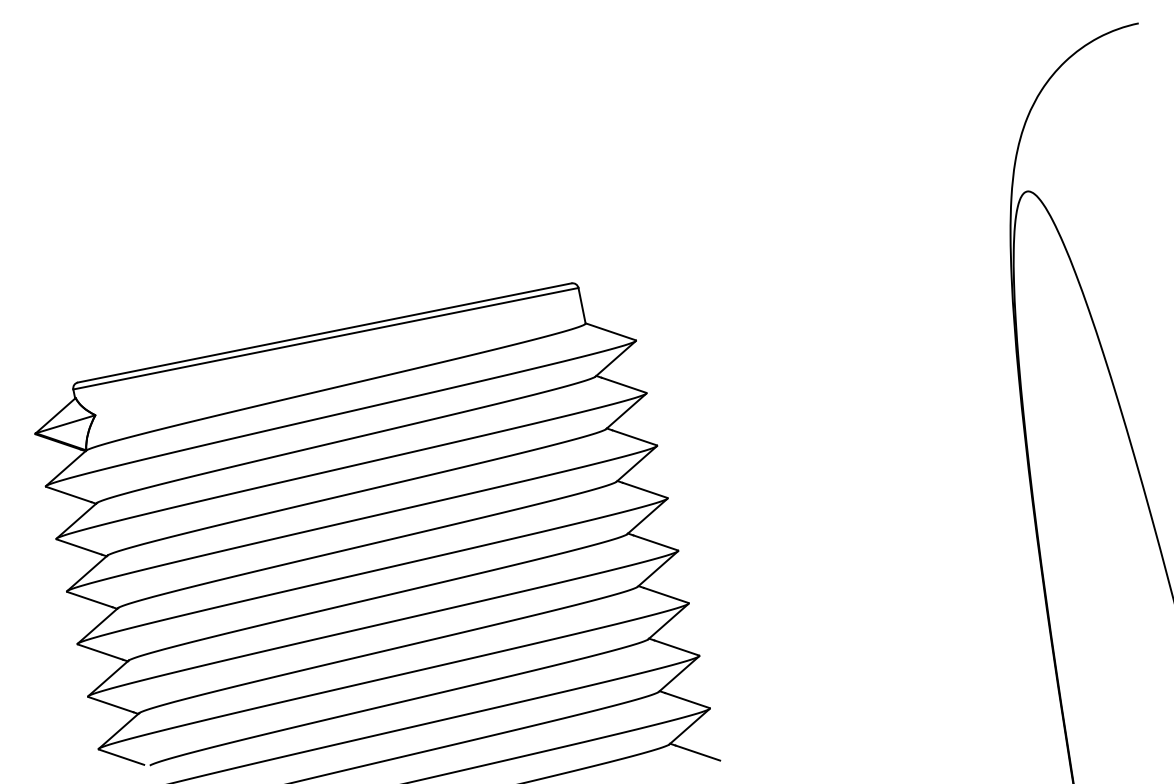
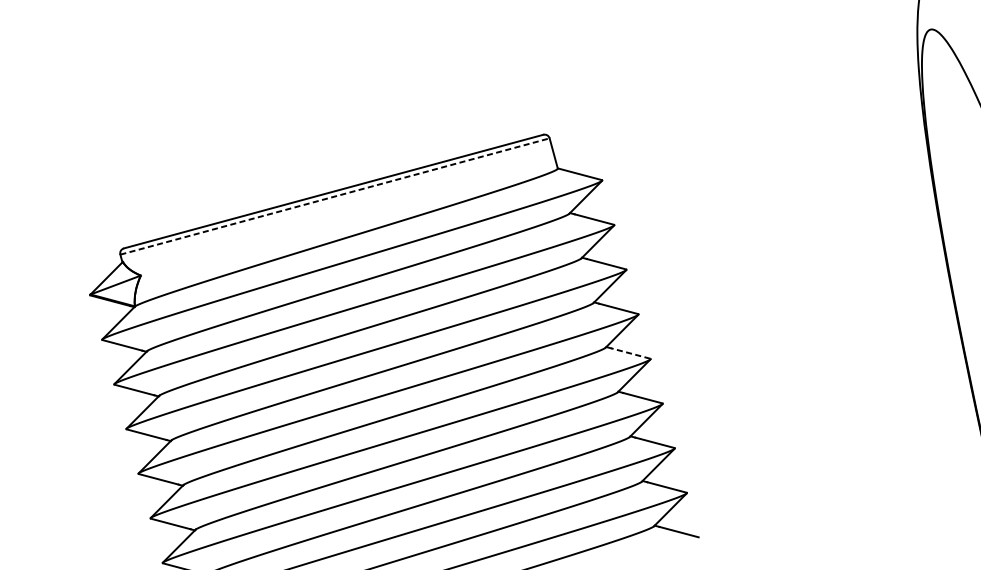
line: (325, 338) -> (334, 196), solid -> dashed
line: (655, 542) -> (630, 353), solid -> dashed

